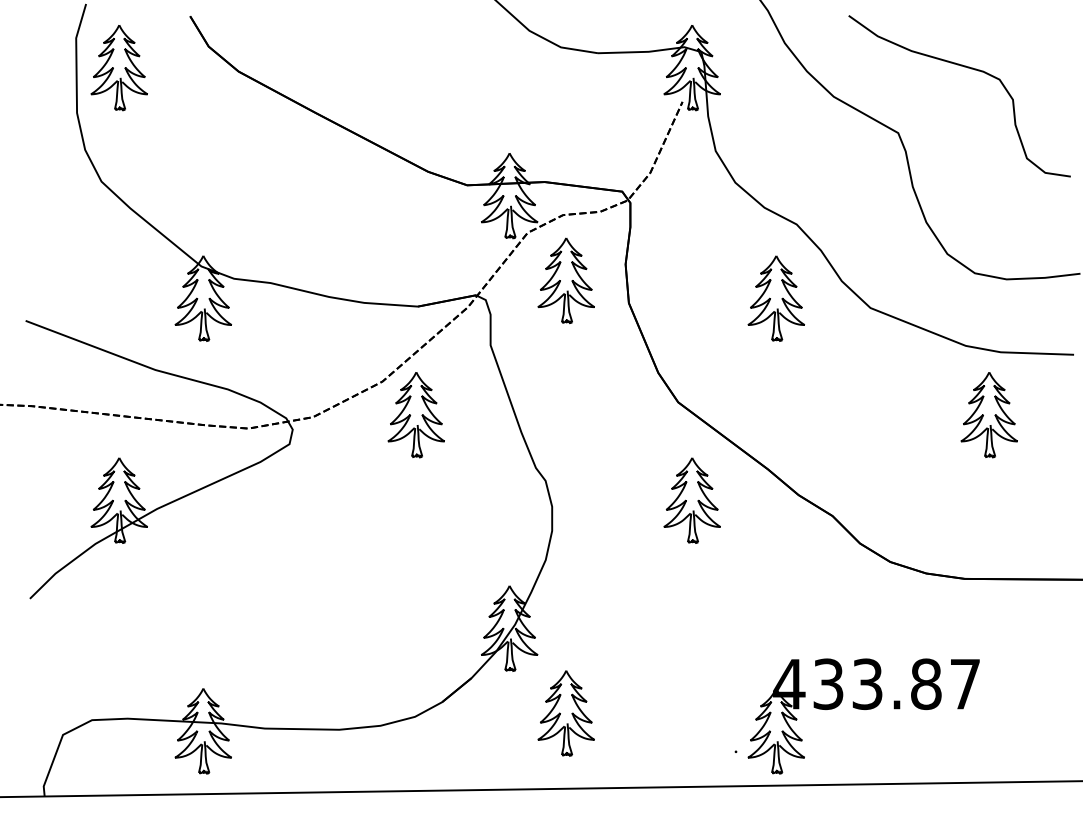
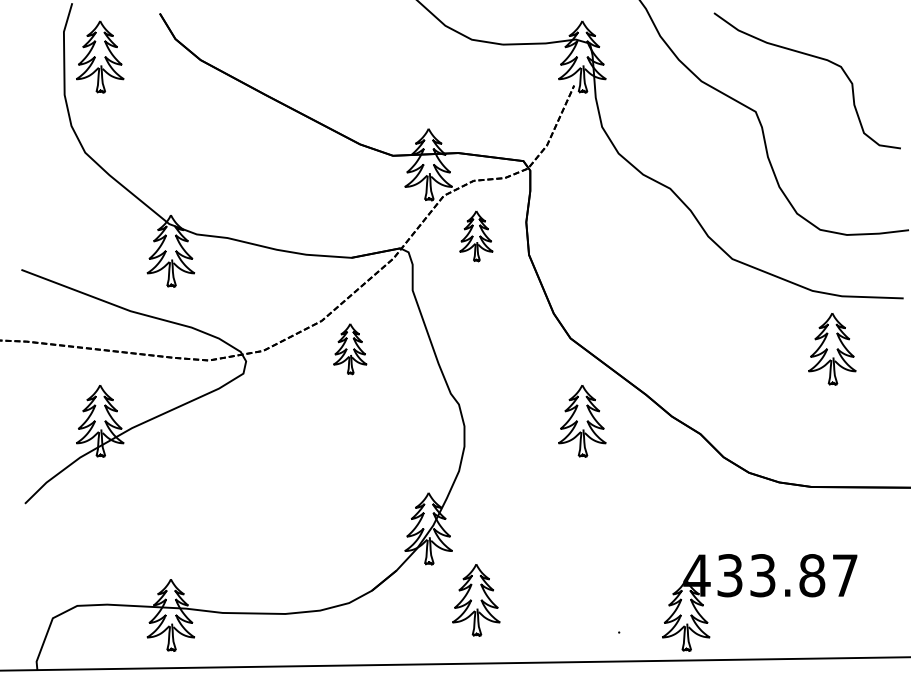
part: (566, 281) -> (476, 236), size x0.7
part: (776, 299) -> (653, 251), removed
part: (416, 414) -> (350, 348), size x0.7
part: (863, 716) -> (759, 602), moved

